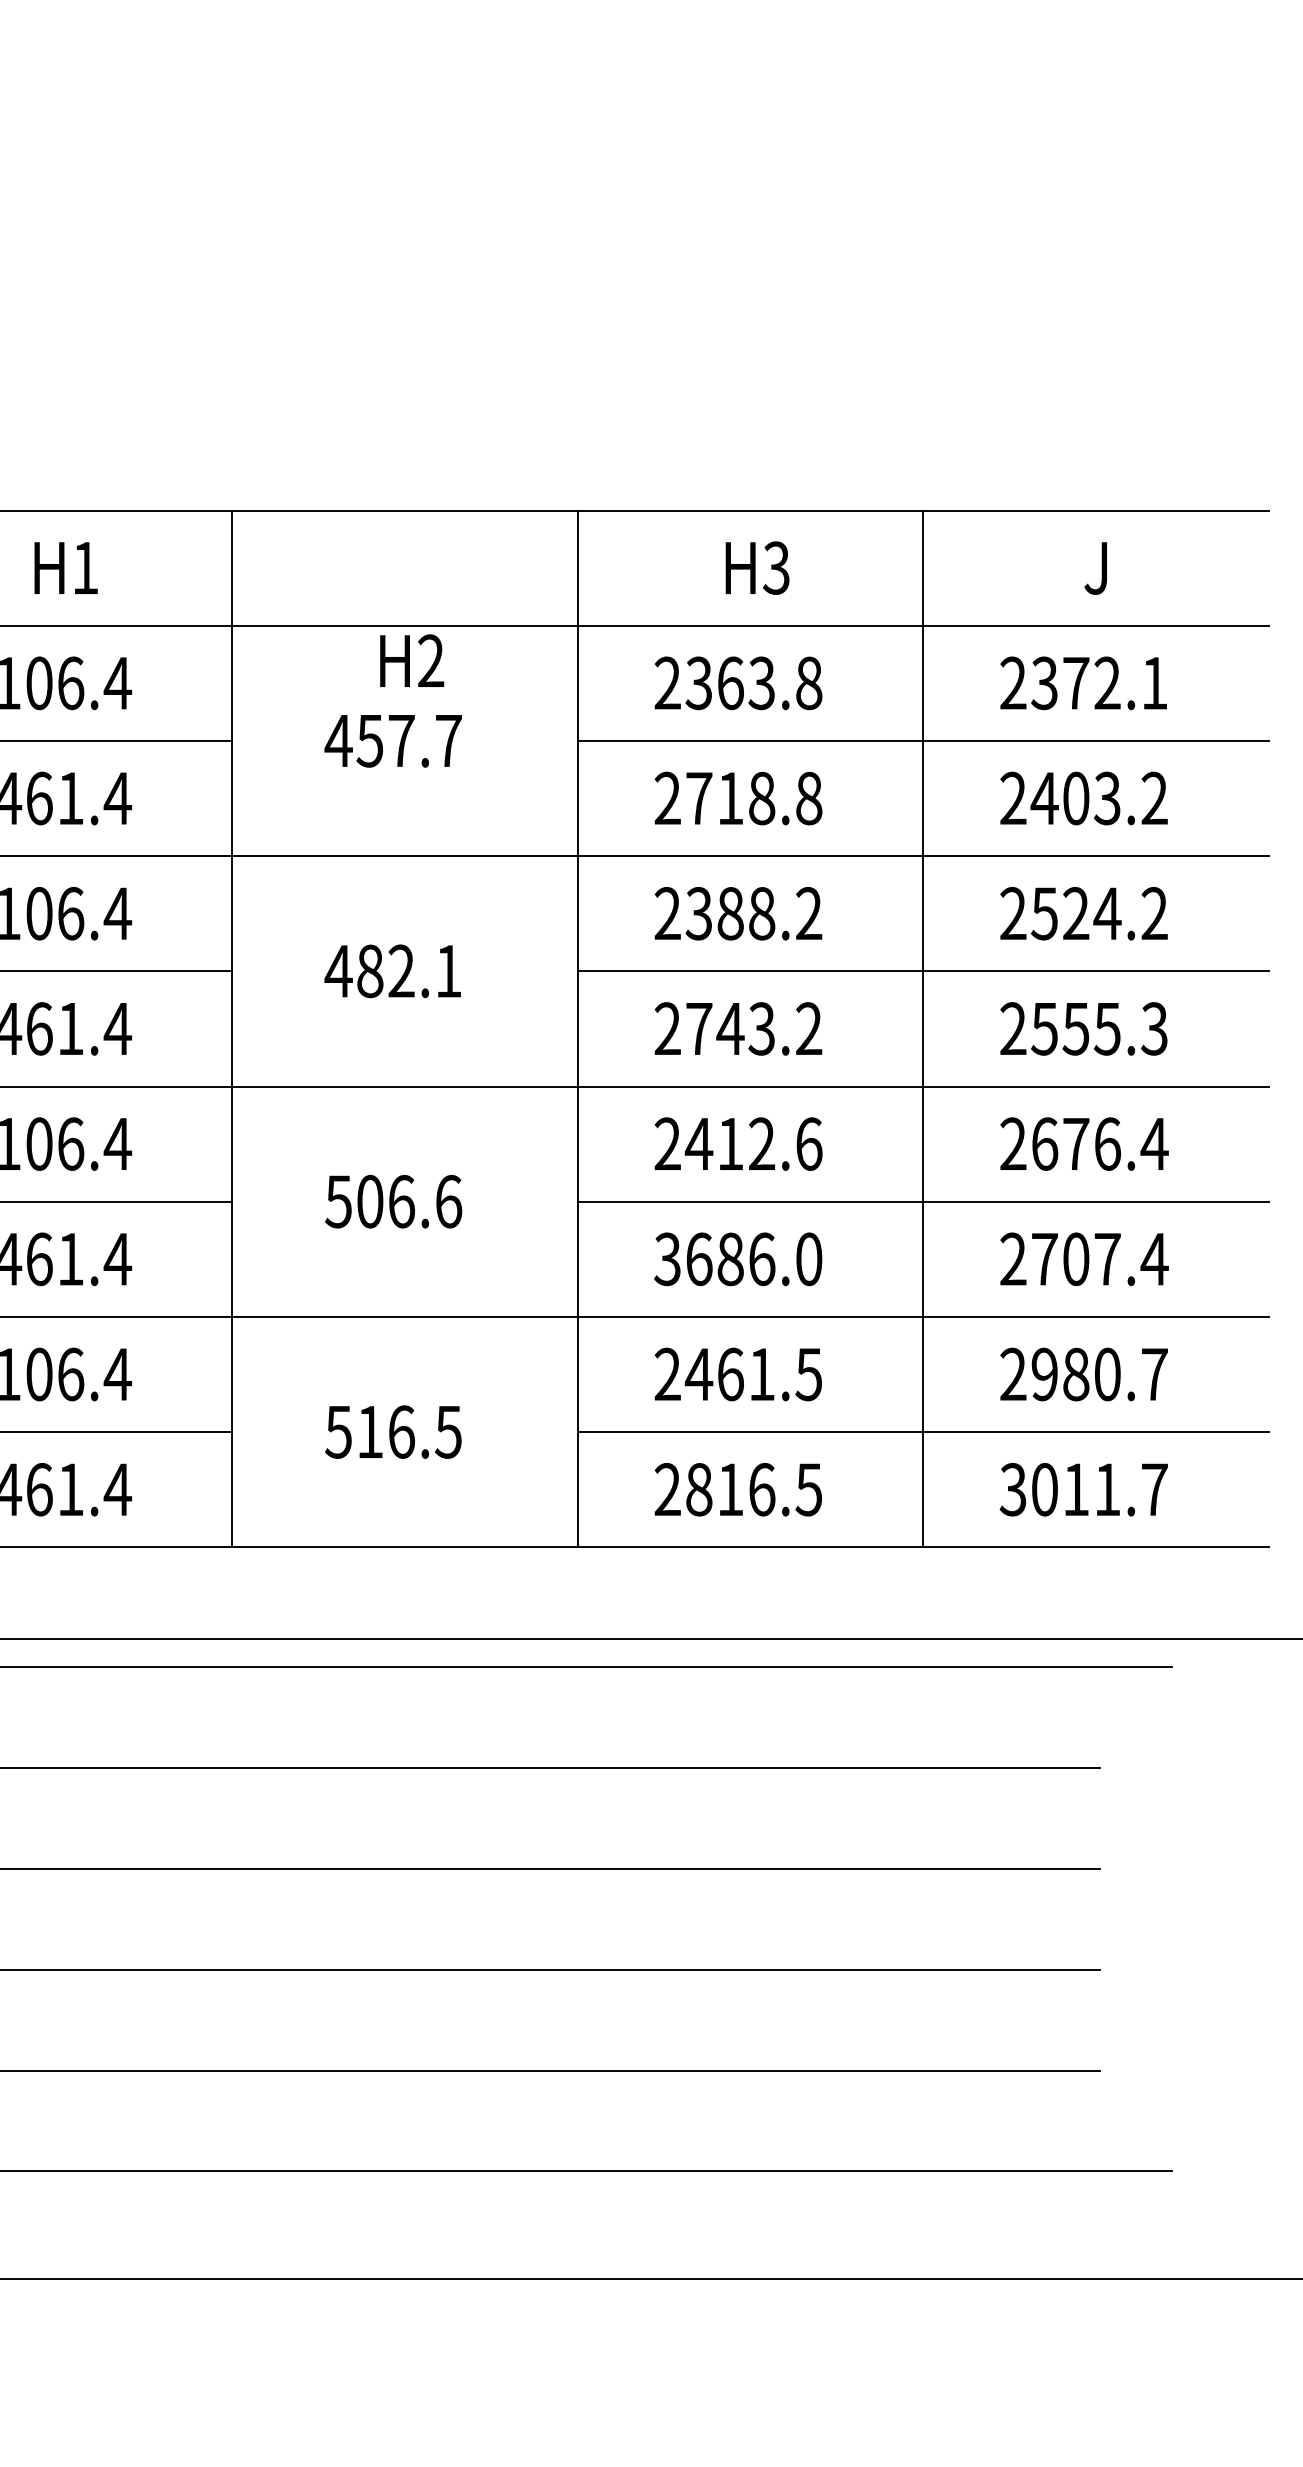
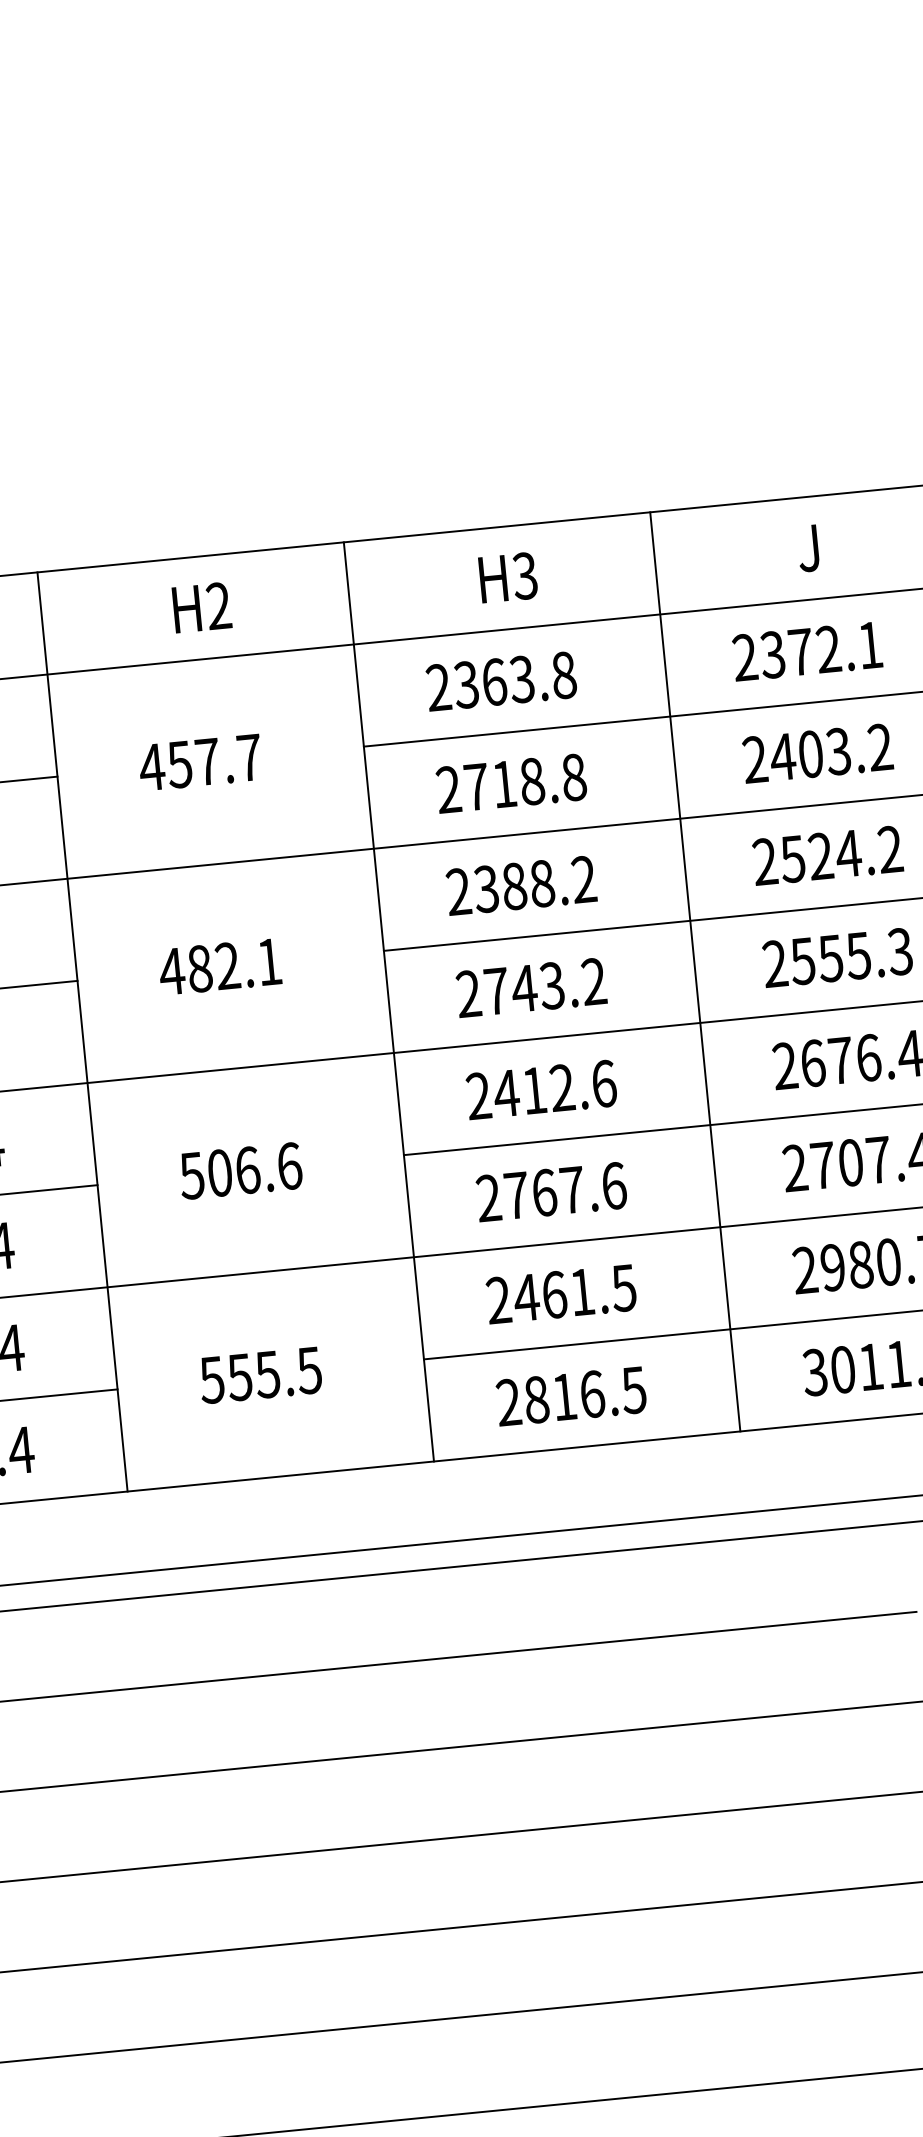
text: (412, 660) -> (202, 607), moved
text: (738, 1259) -> (551, 1192), 3686.0 -> 2767.6
text: (385, 1431) -> (253, 1375), 516.5 -> 555.5

